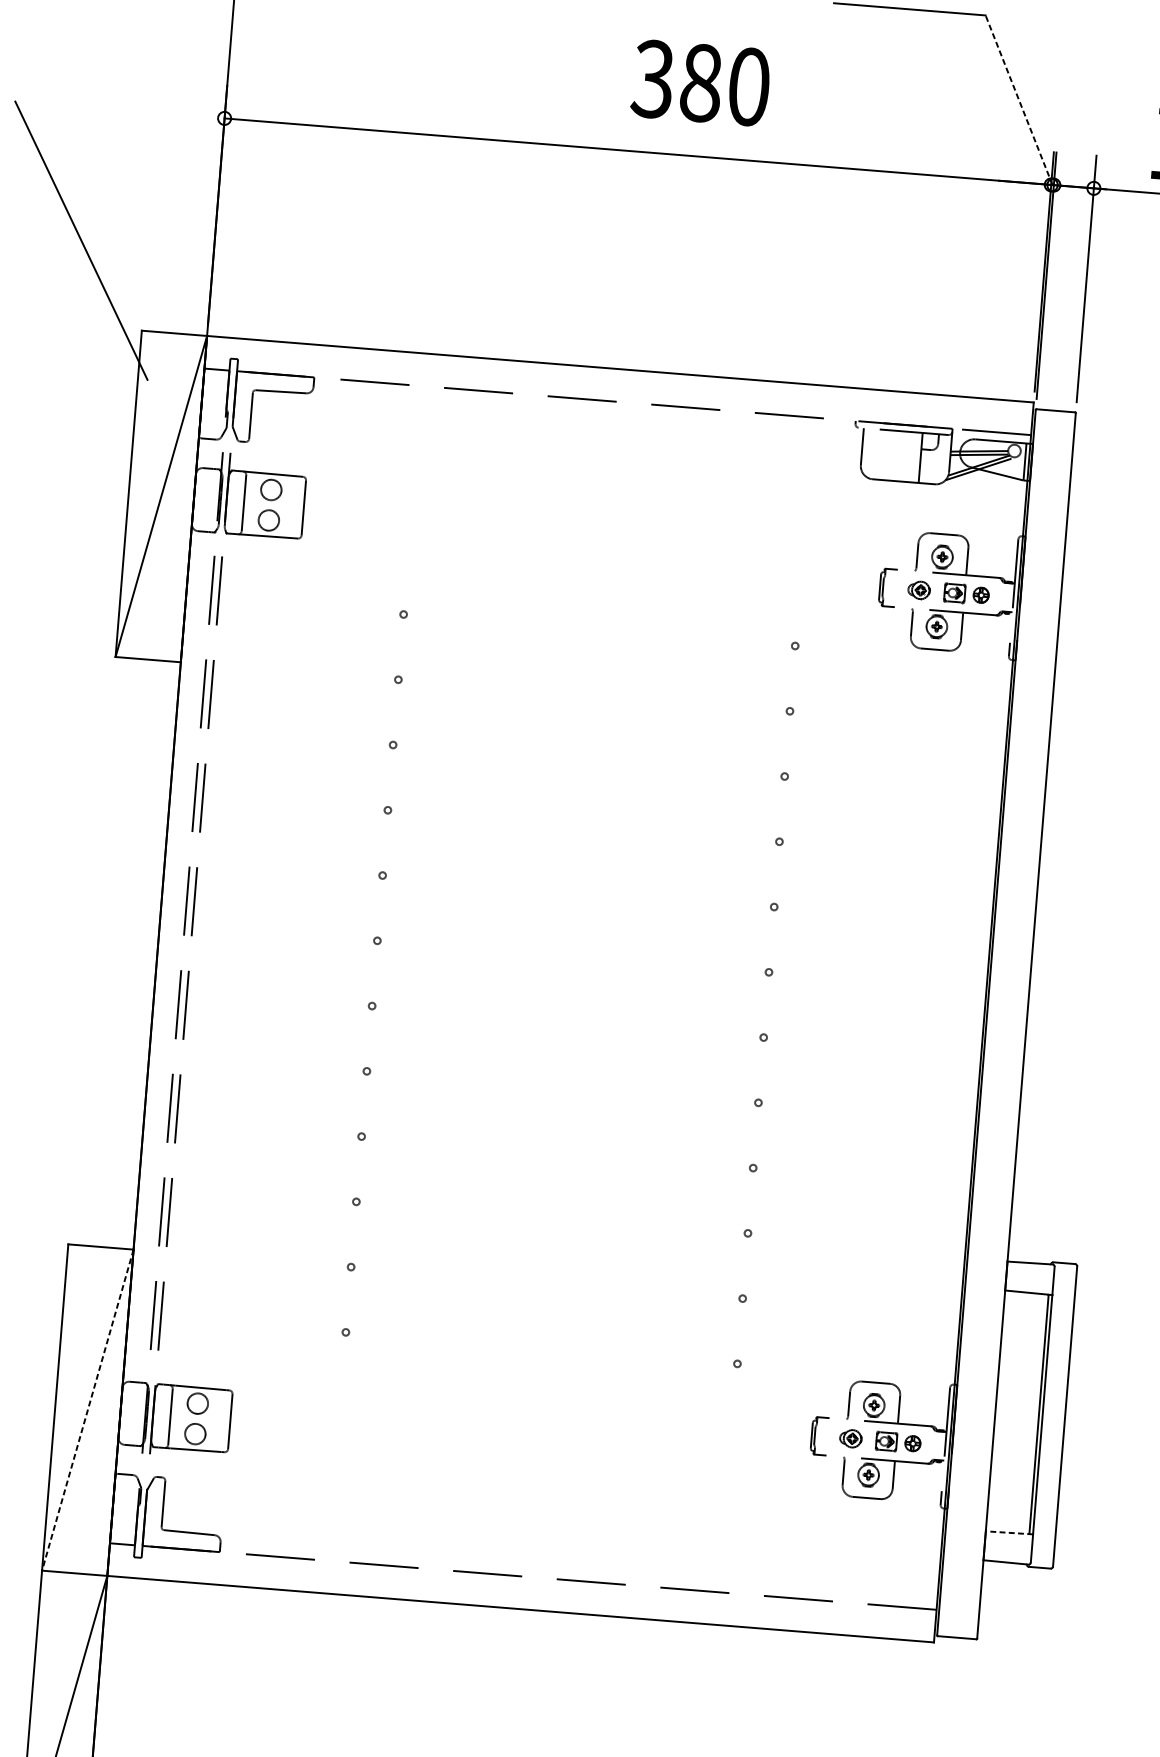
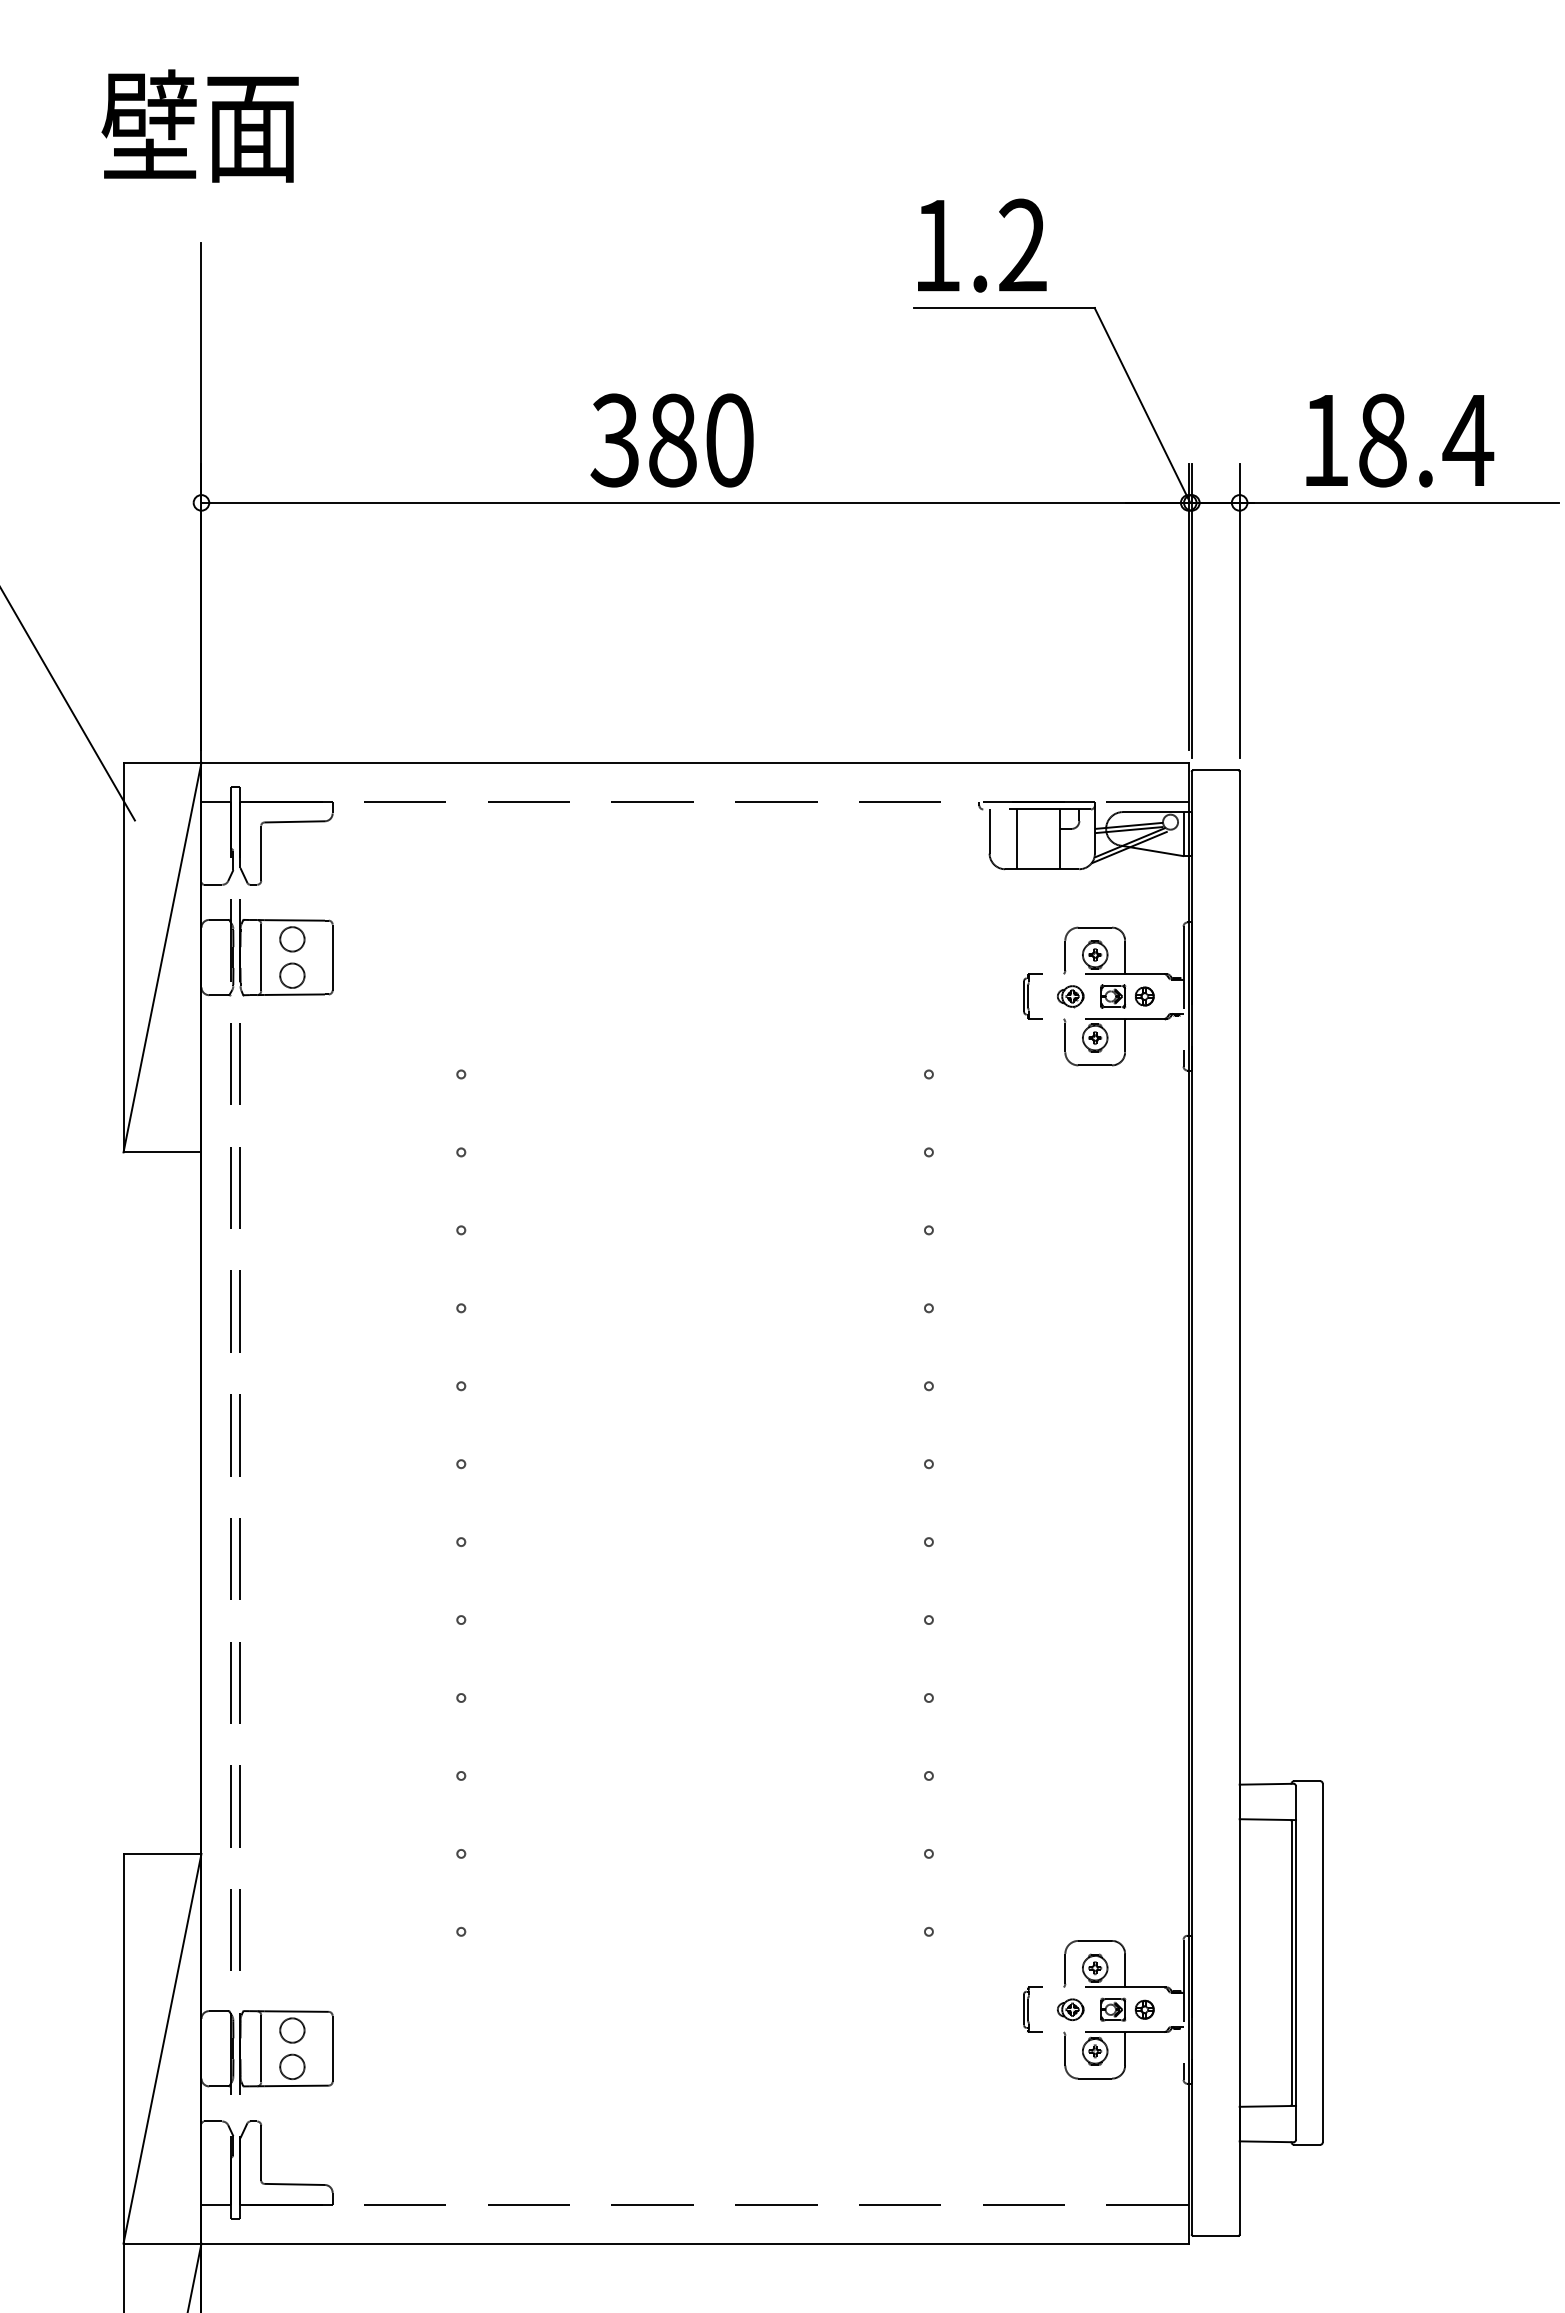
text: (700, 83) -> (671, 440), moved
line: (1019, 100) -> (1142, 405), dashed -> solid
line: (885, 455) -> (1017, 839), added
line: (87, 1409) -> (162, 2048), dashed -> solid
line: (1009, 1532) -> (1267, 2106), dashed -> solid

